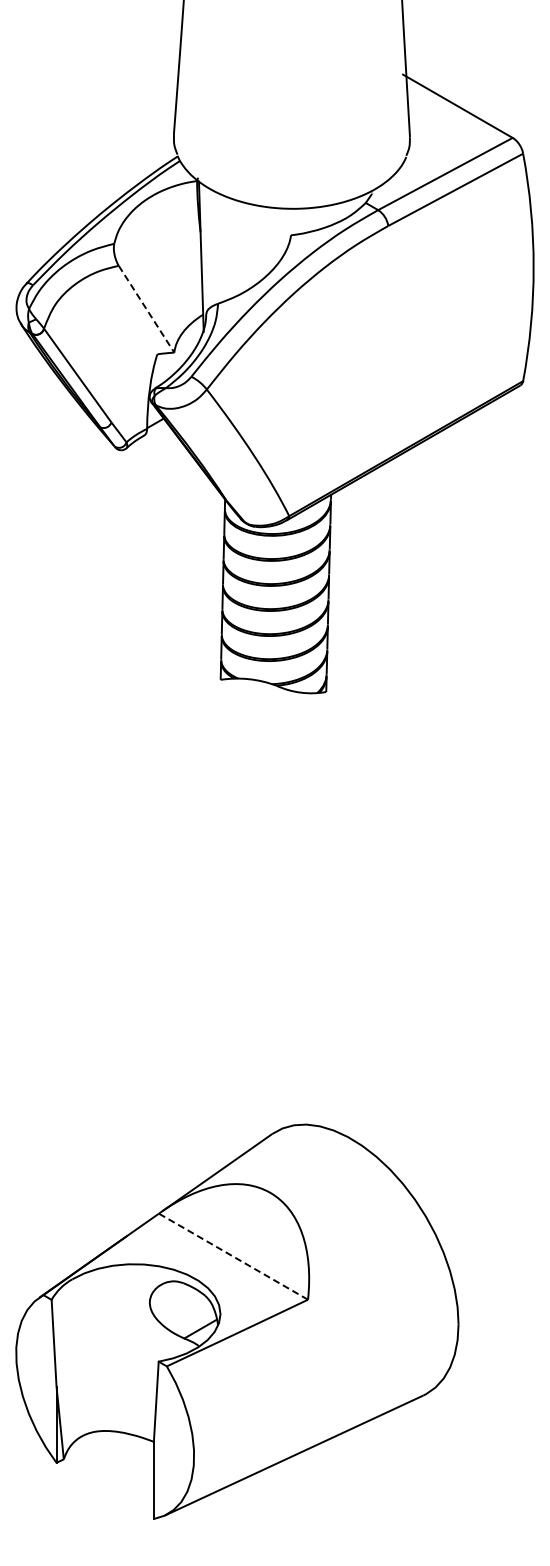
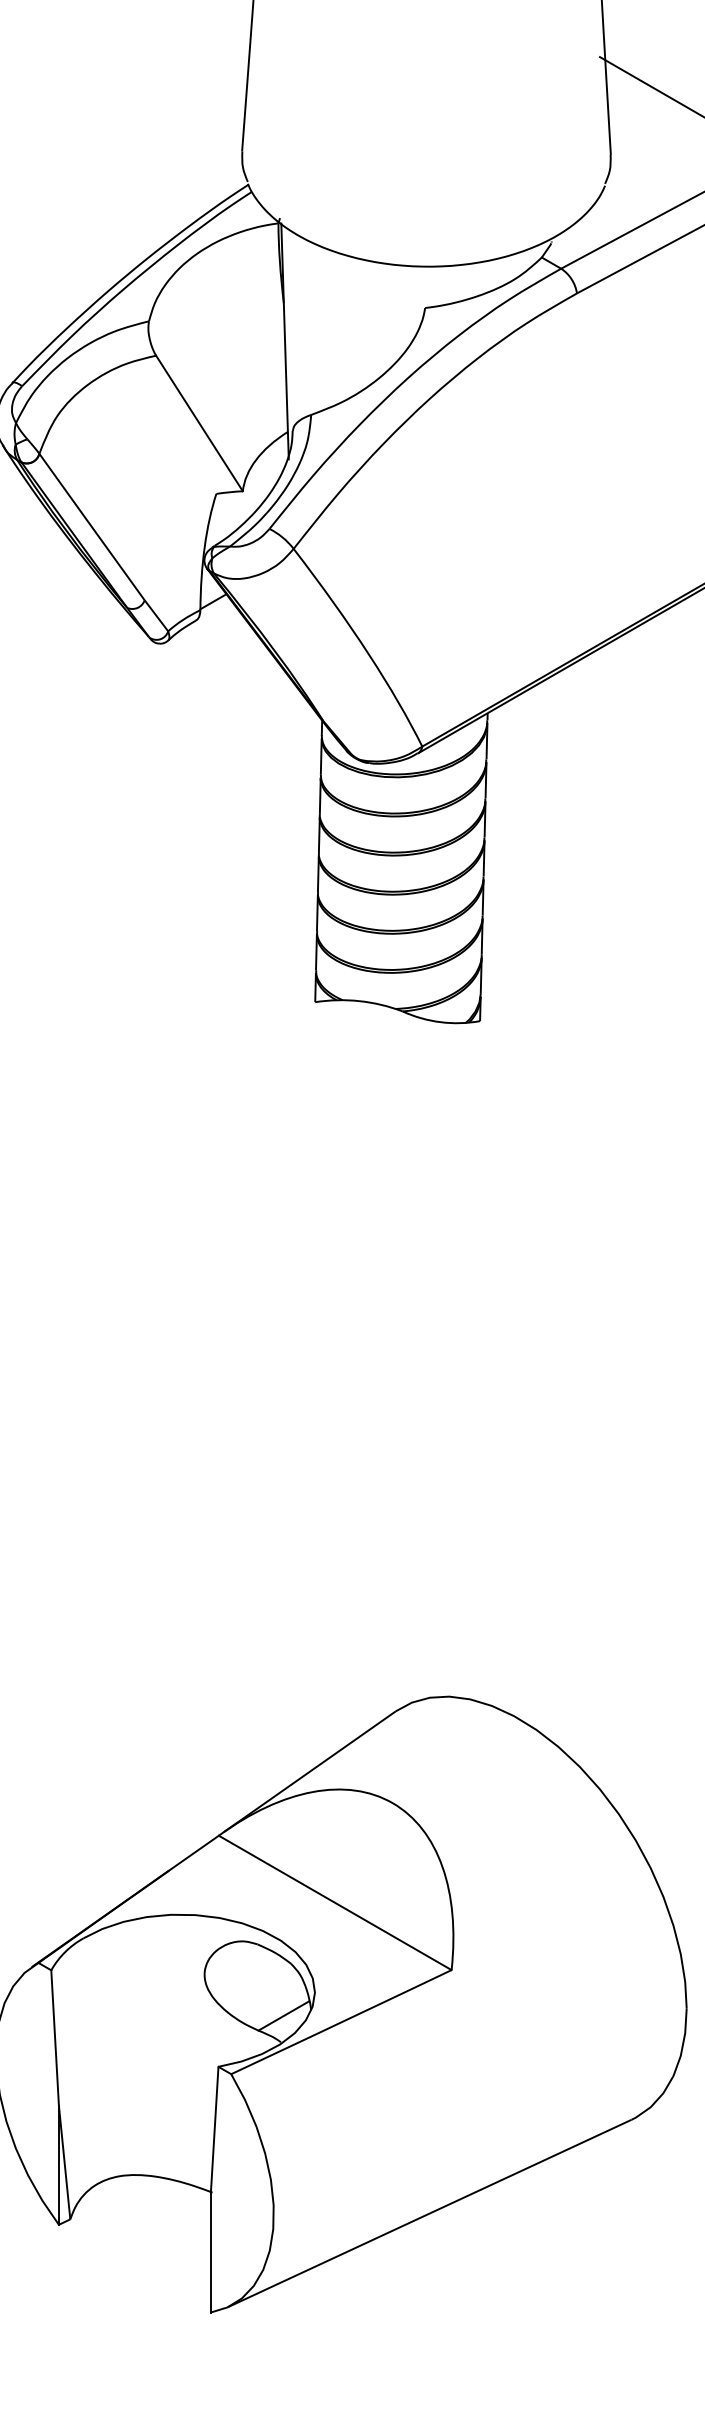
line: (146, 309) -> (199, 423), dashed -> solid
line: (233, 1256) -> (335, 1902), dashed -> solid

